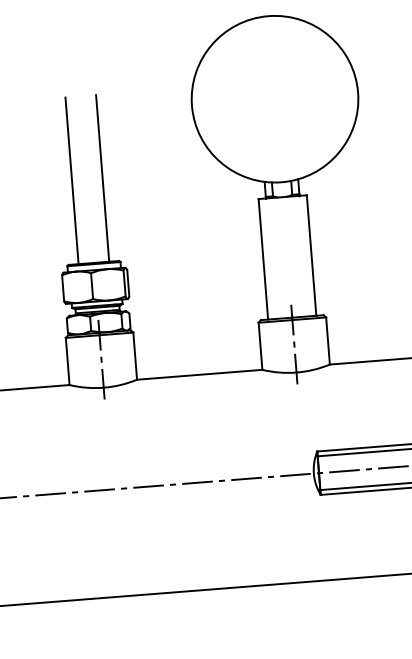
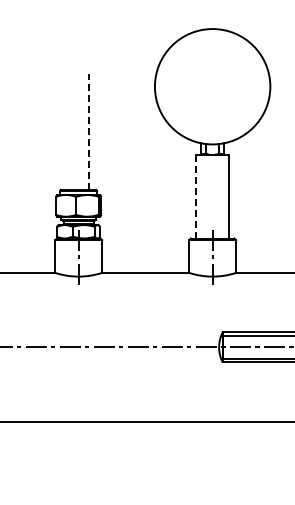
line: (72, 179) -> (68, 131), removed
line: (102, 179) -> (89, 132), solid -> dashed
line: (262, 259) -> (195, 196), solid -> dashed

